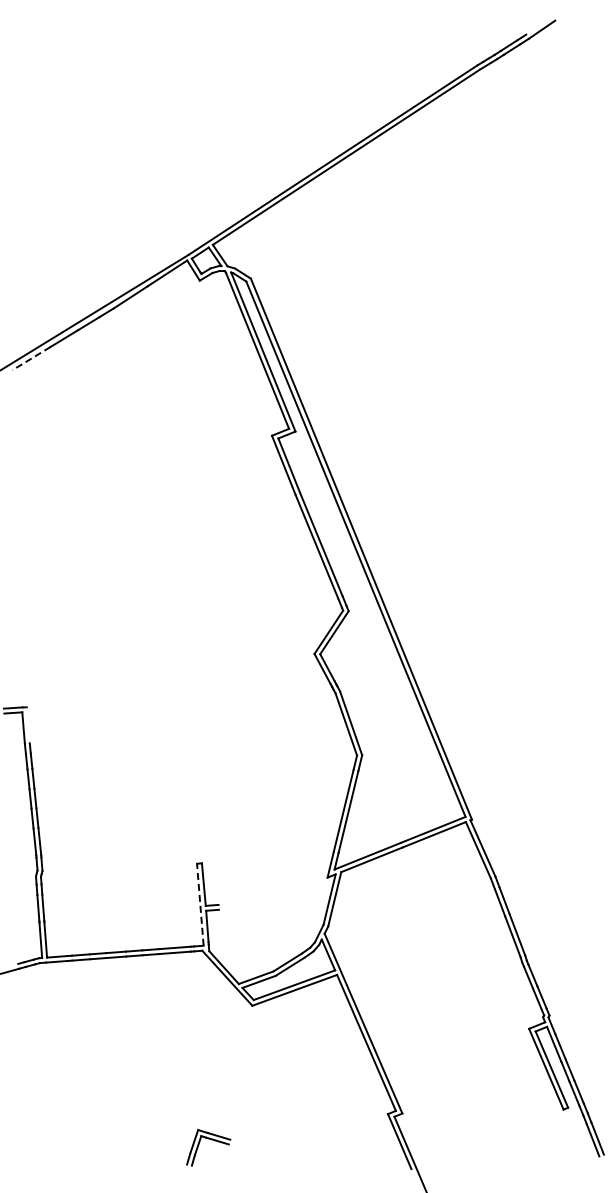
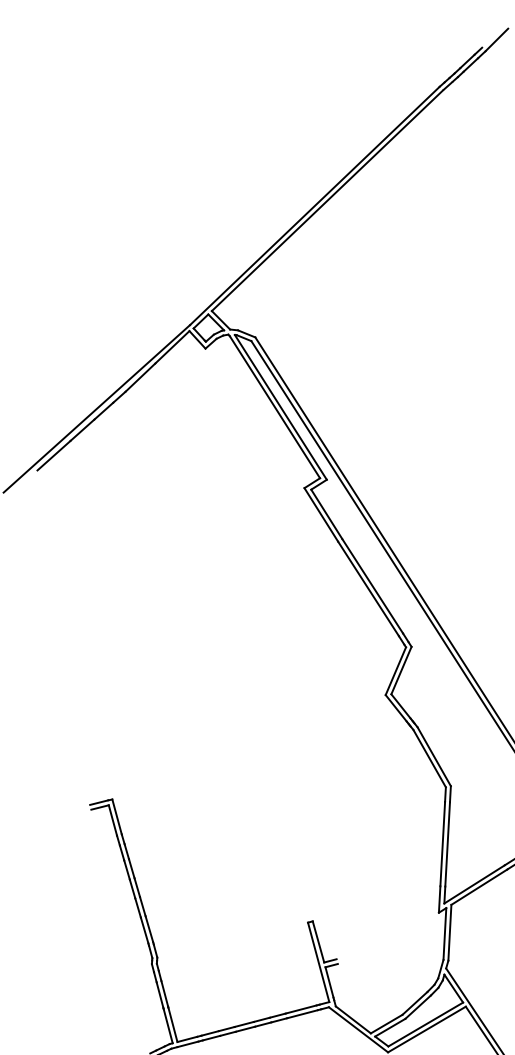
line: (31, 358) -> (53, 455), dashed -> solid
line: (27, 725) -> (116, 817), added
line: (200, 904) -> (318, 962), dashed -> solid

